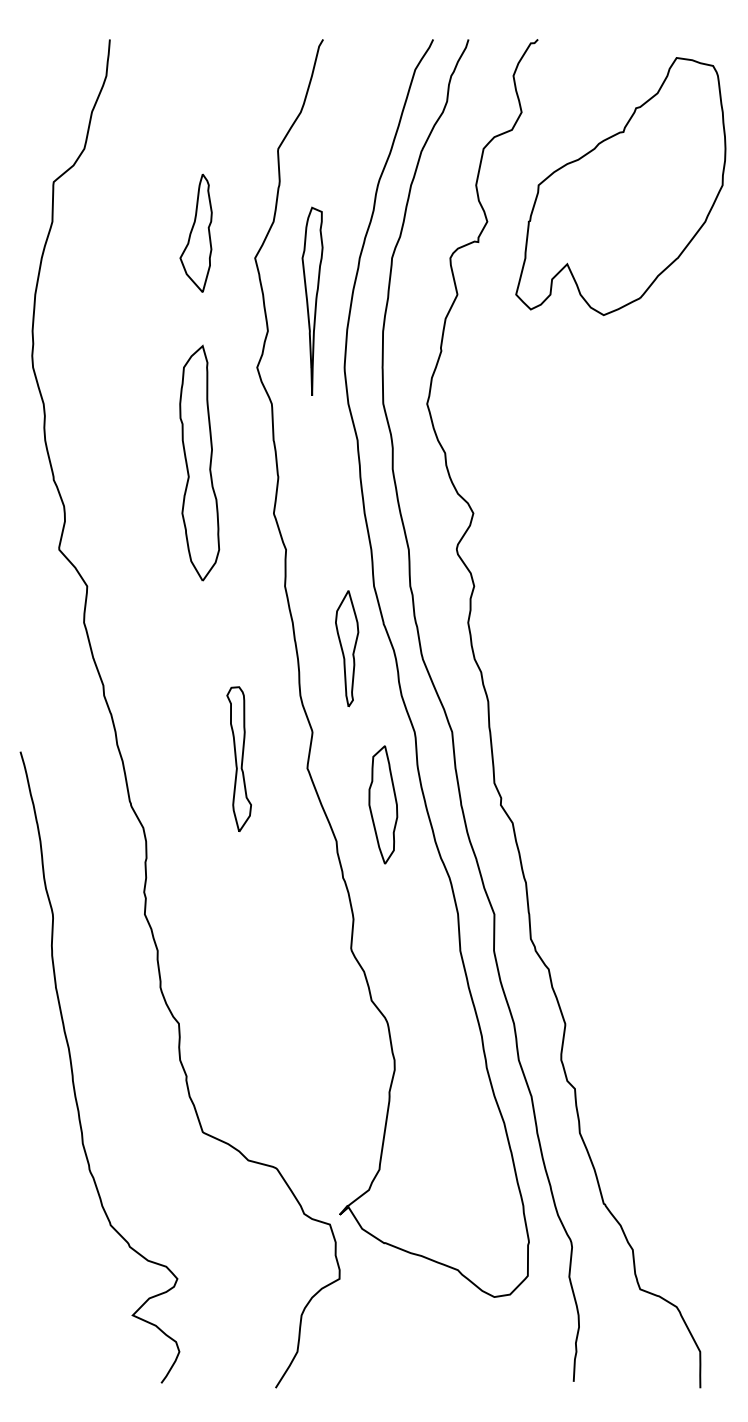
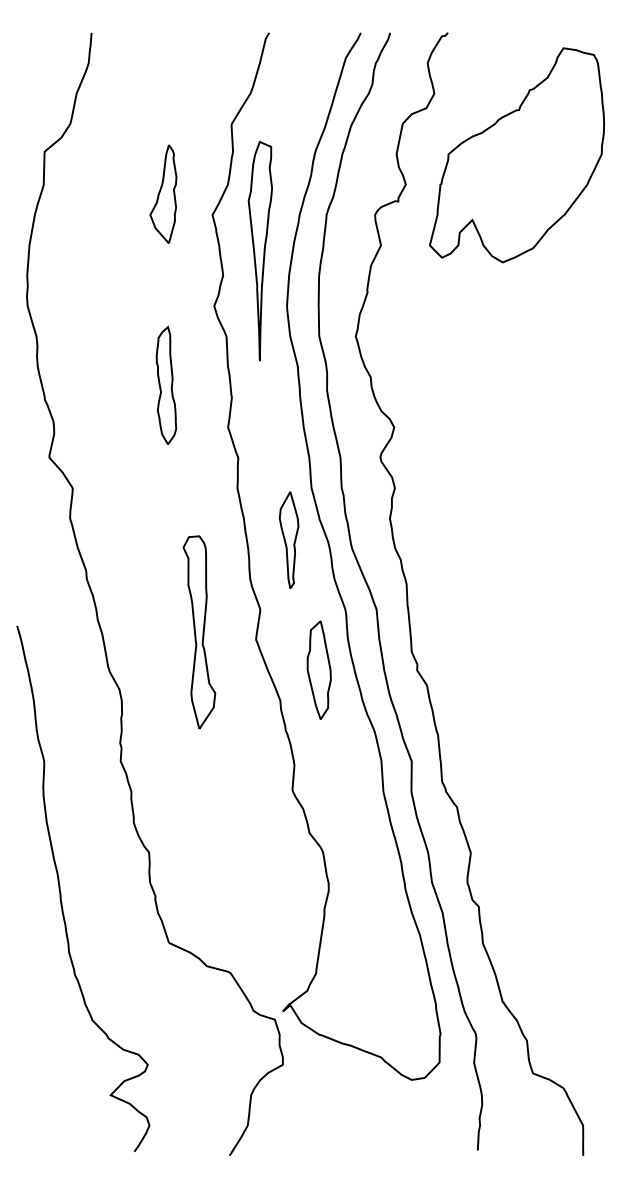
part: (312, 300) -> (260, 250), size x1.4
part: (199, 462) -> (166, 385), size x0.6
part: (238, 758) -> (198, 631), size x1.6

